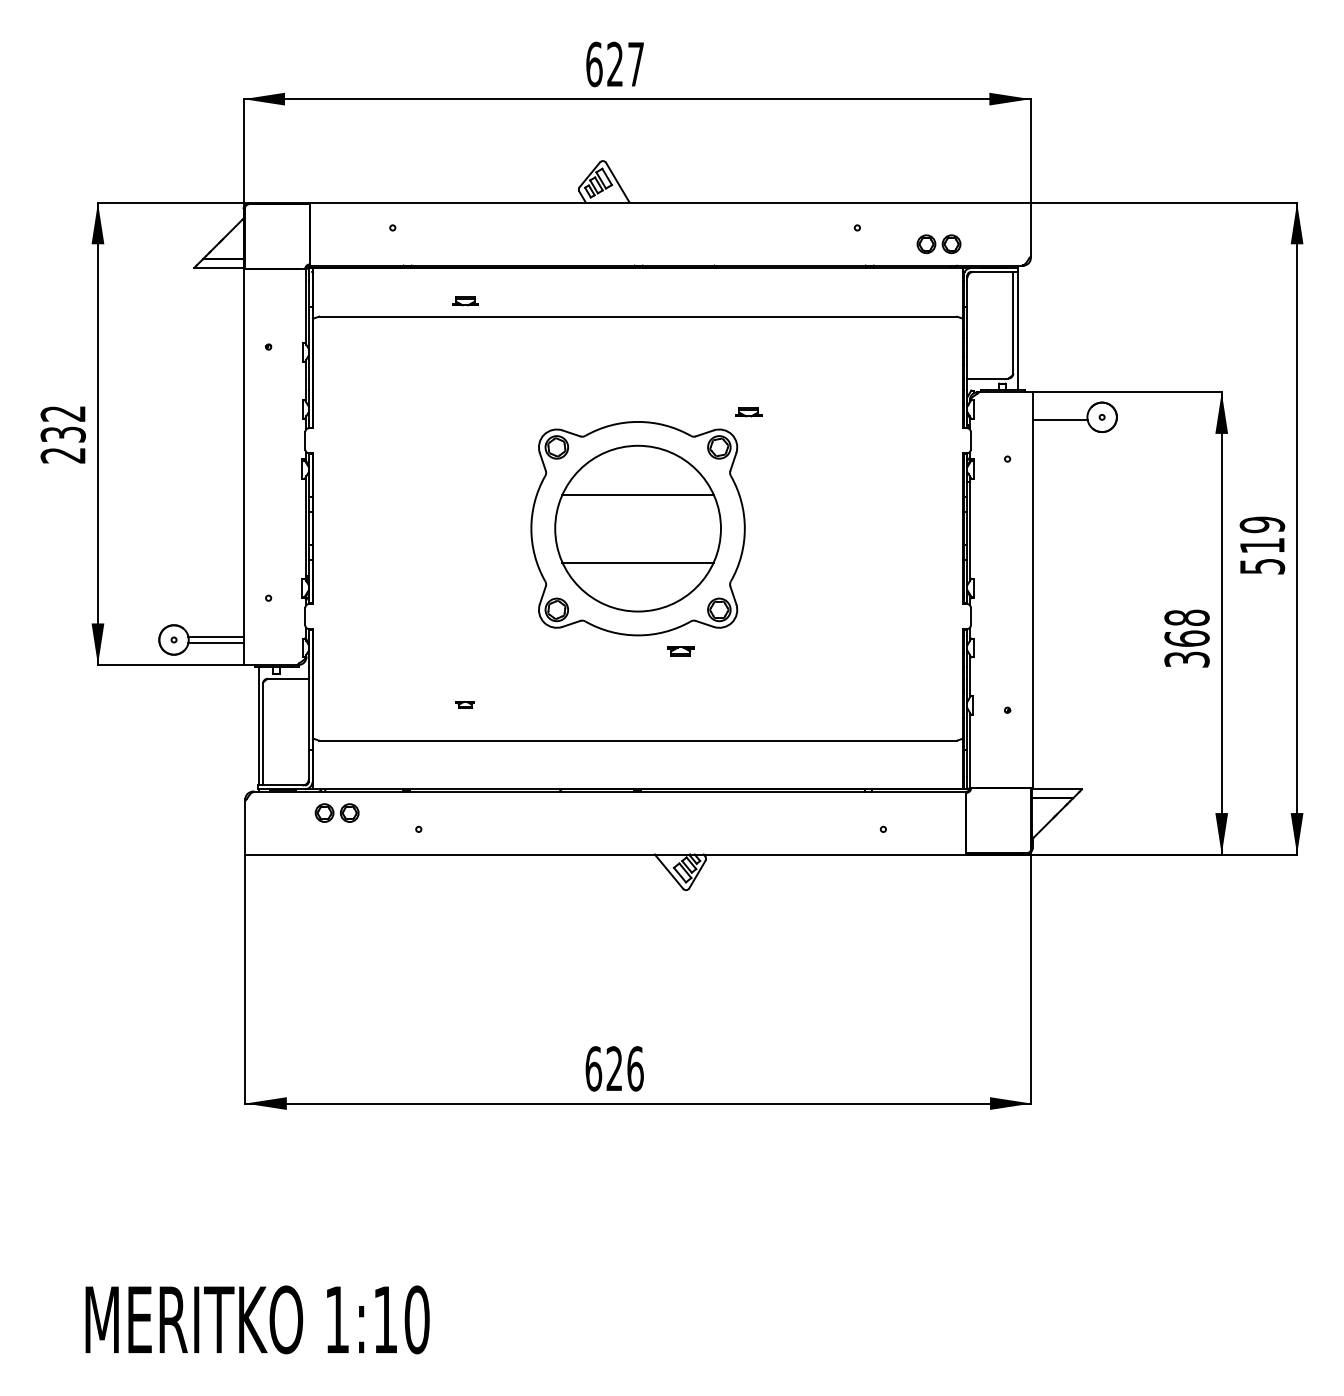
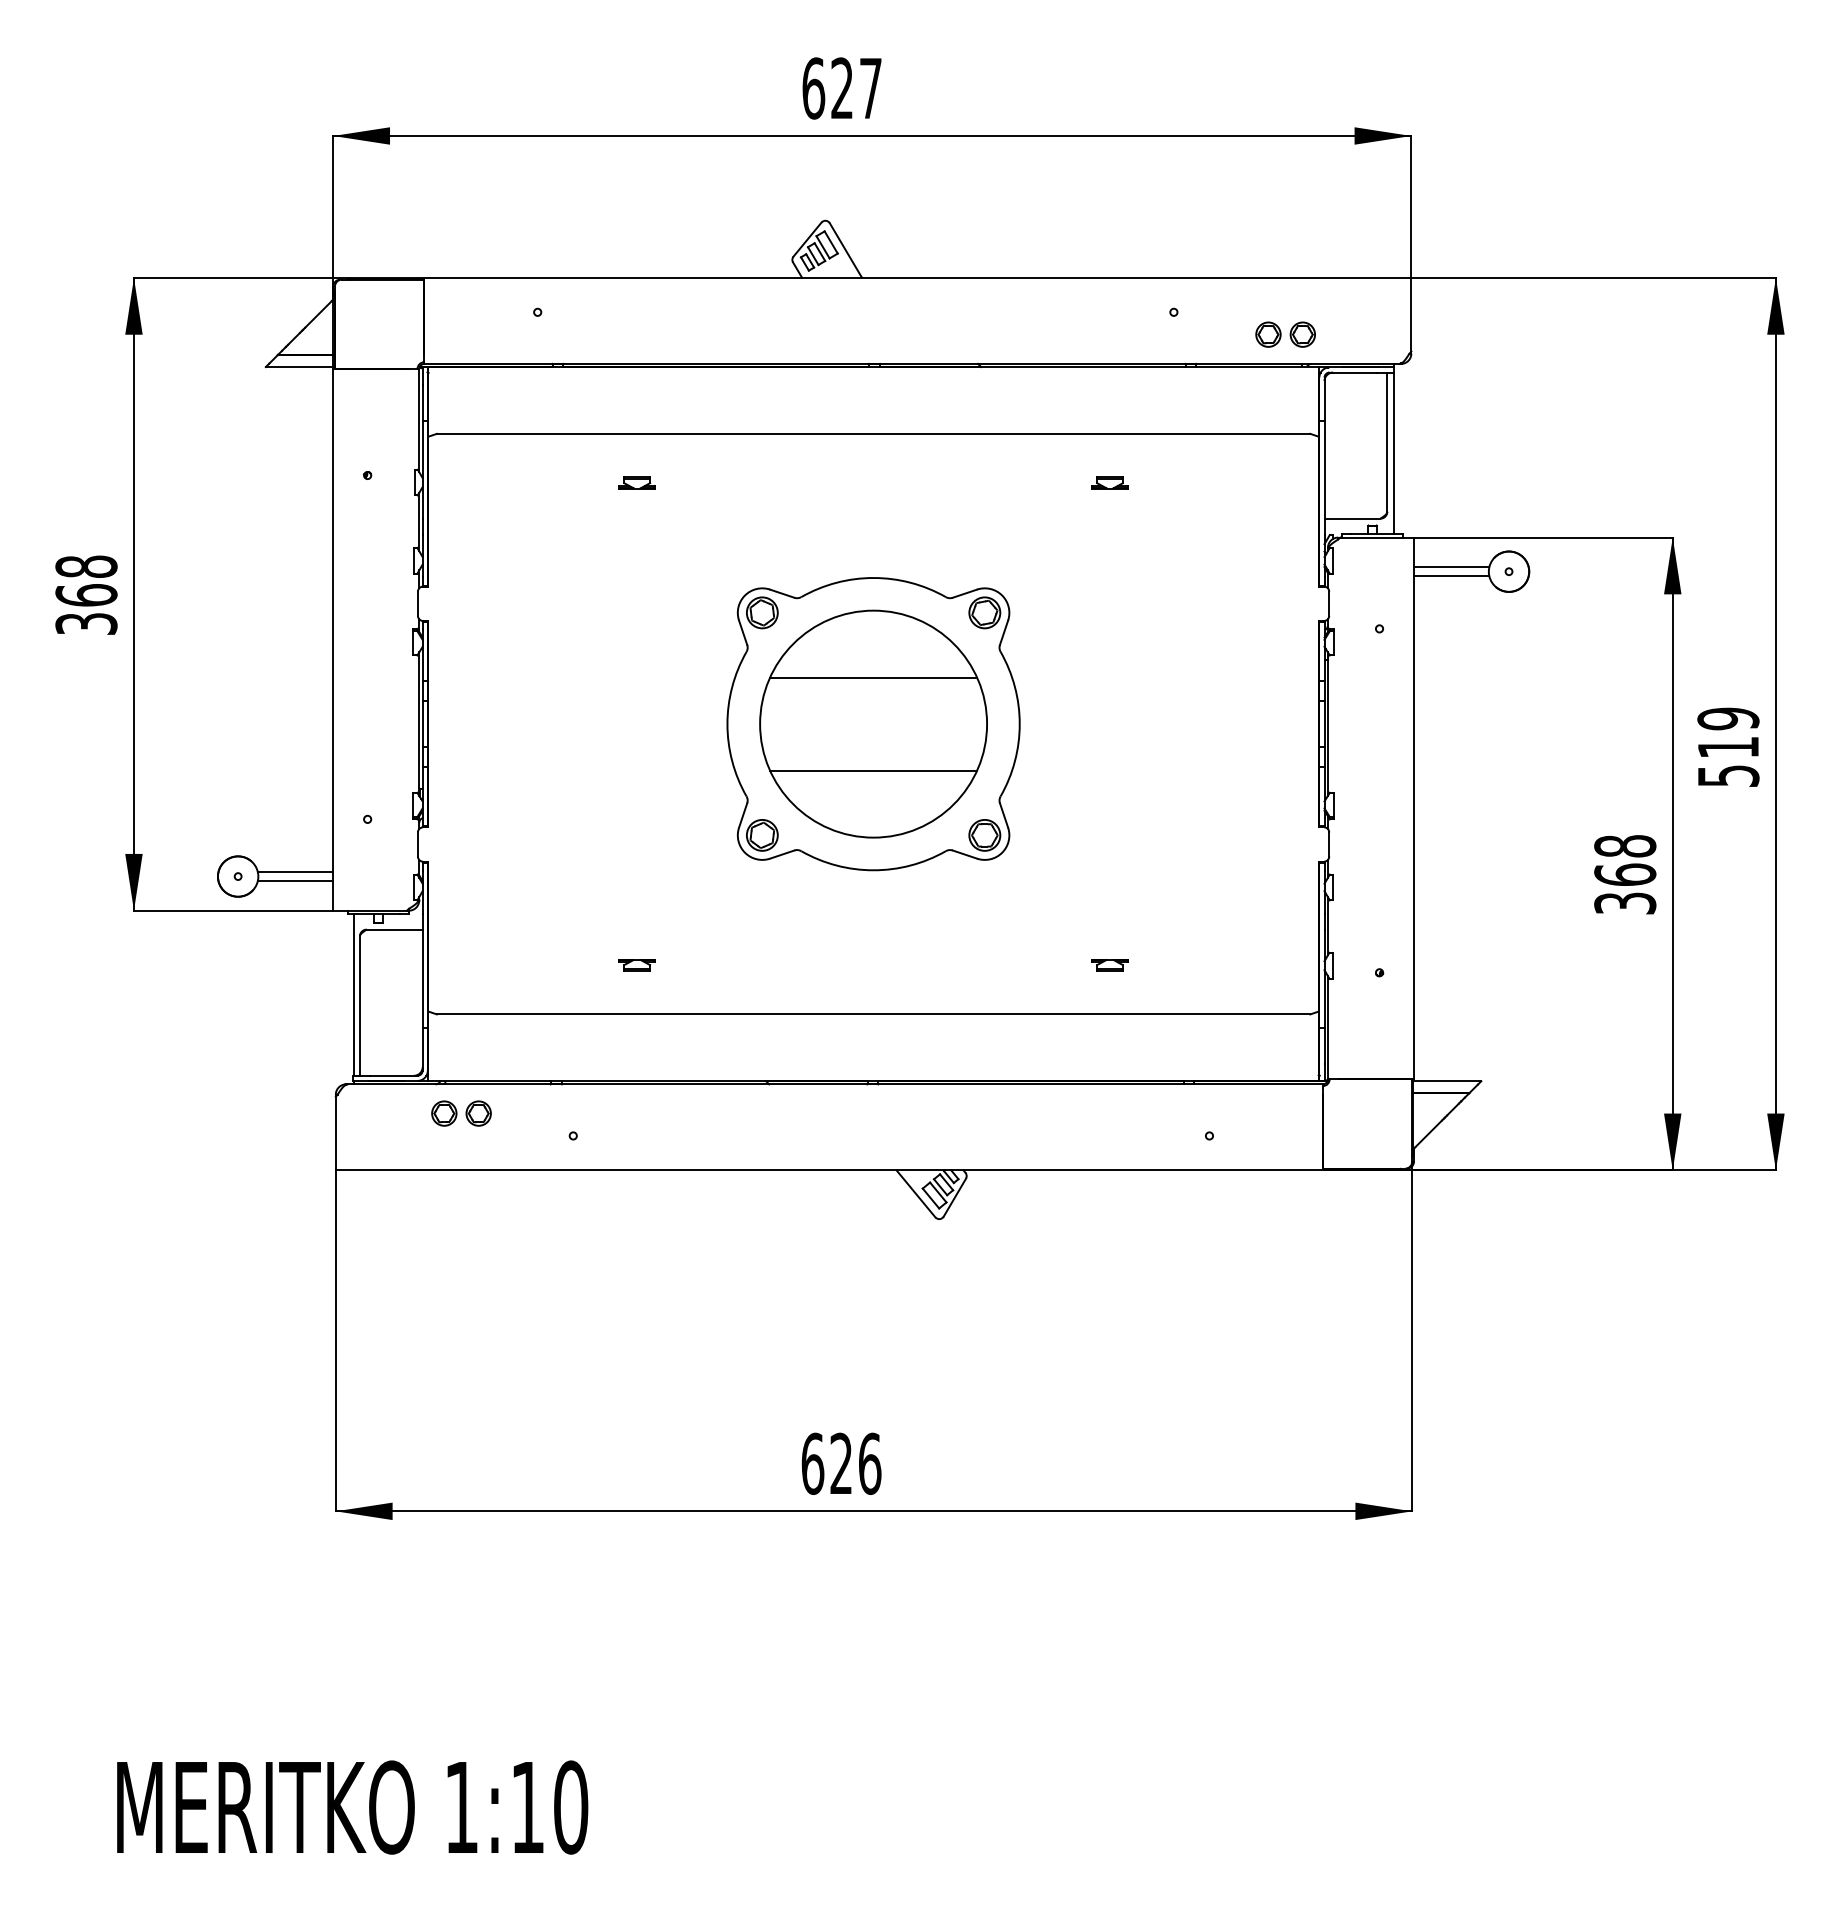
part: (464, 301) -> (636, 482), moved
part: (748, 412) -> (1109, 482), moved
line: (1060, 414) -> (1451, 567), added
text: (63, 433) -> (86, 594), 232 -> 368
part: (680, 651) -> (1109, 965), moved
part: (464, 704) -> (636, 965), size x1.43

